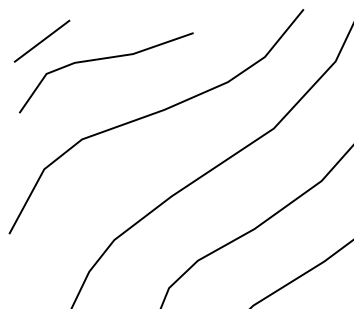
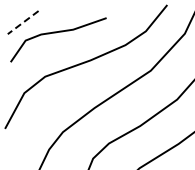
line: (40, 41) -> (22, 22), solid -> dashed

